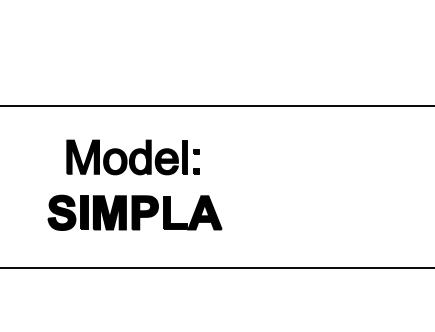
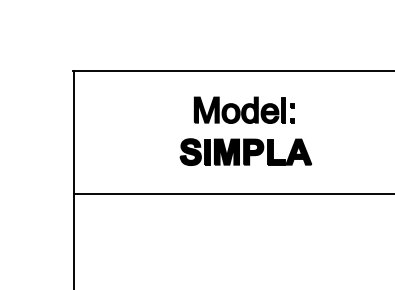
part: (135, 174) -> (246, 123), moved

